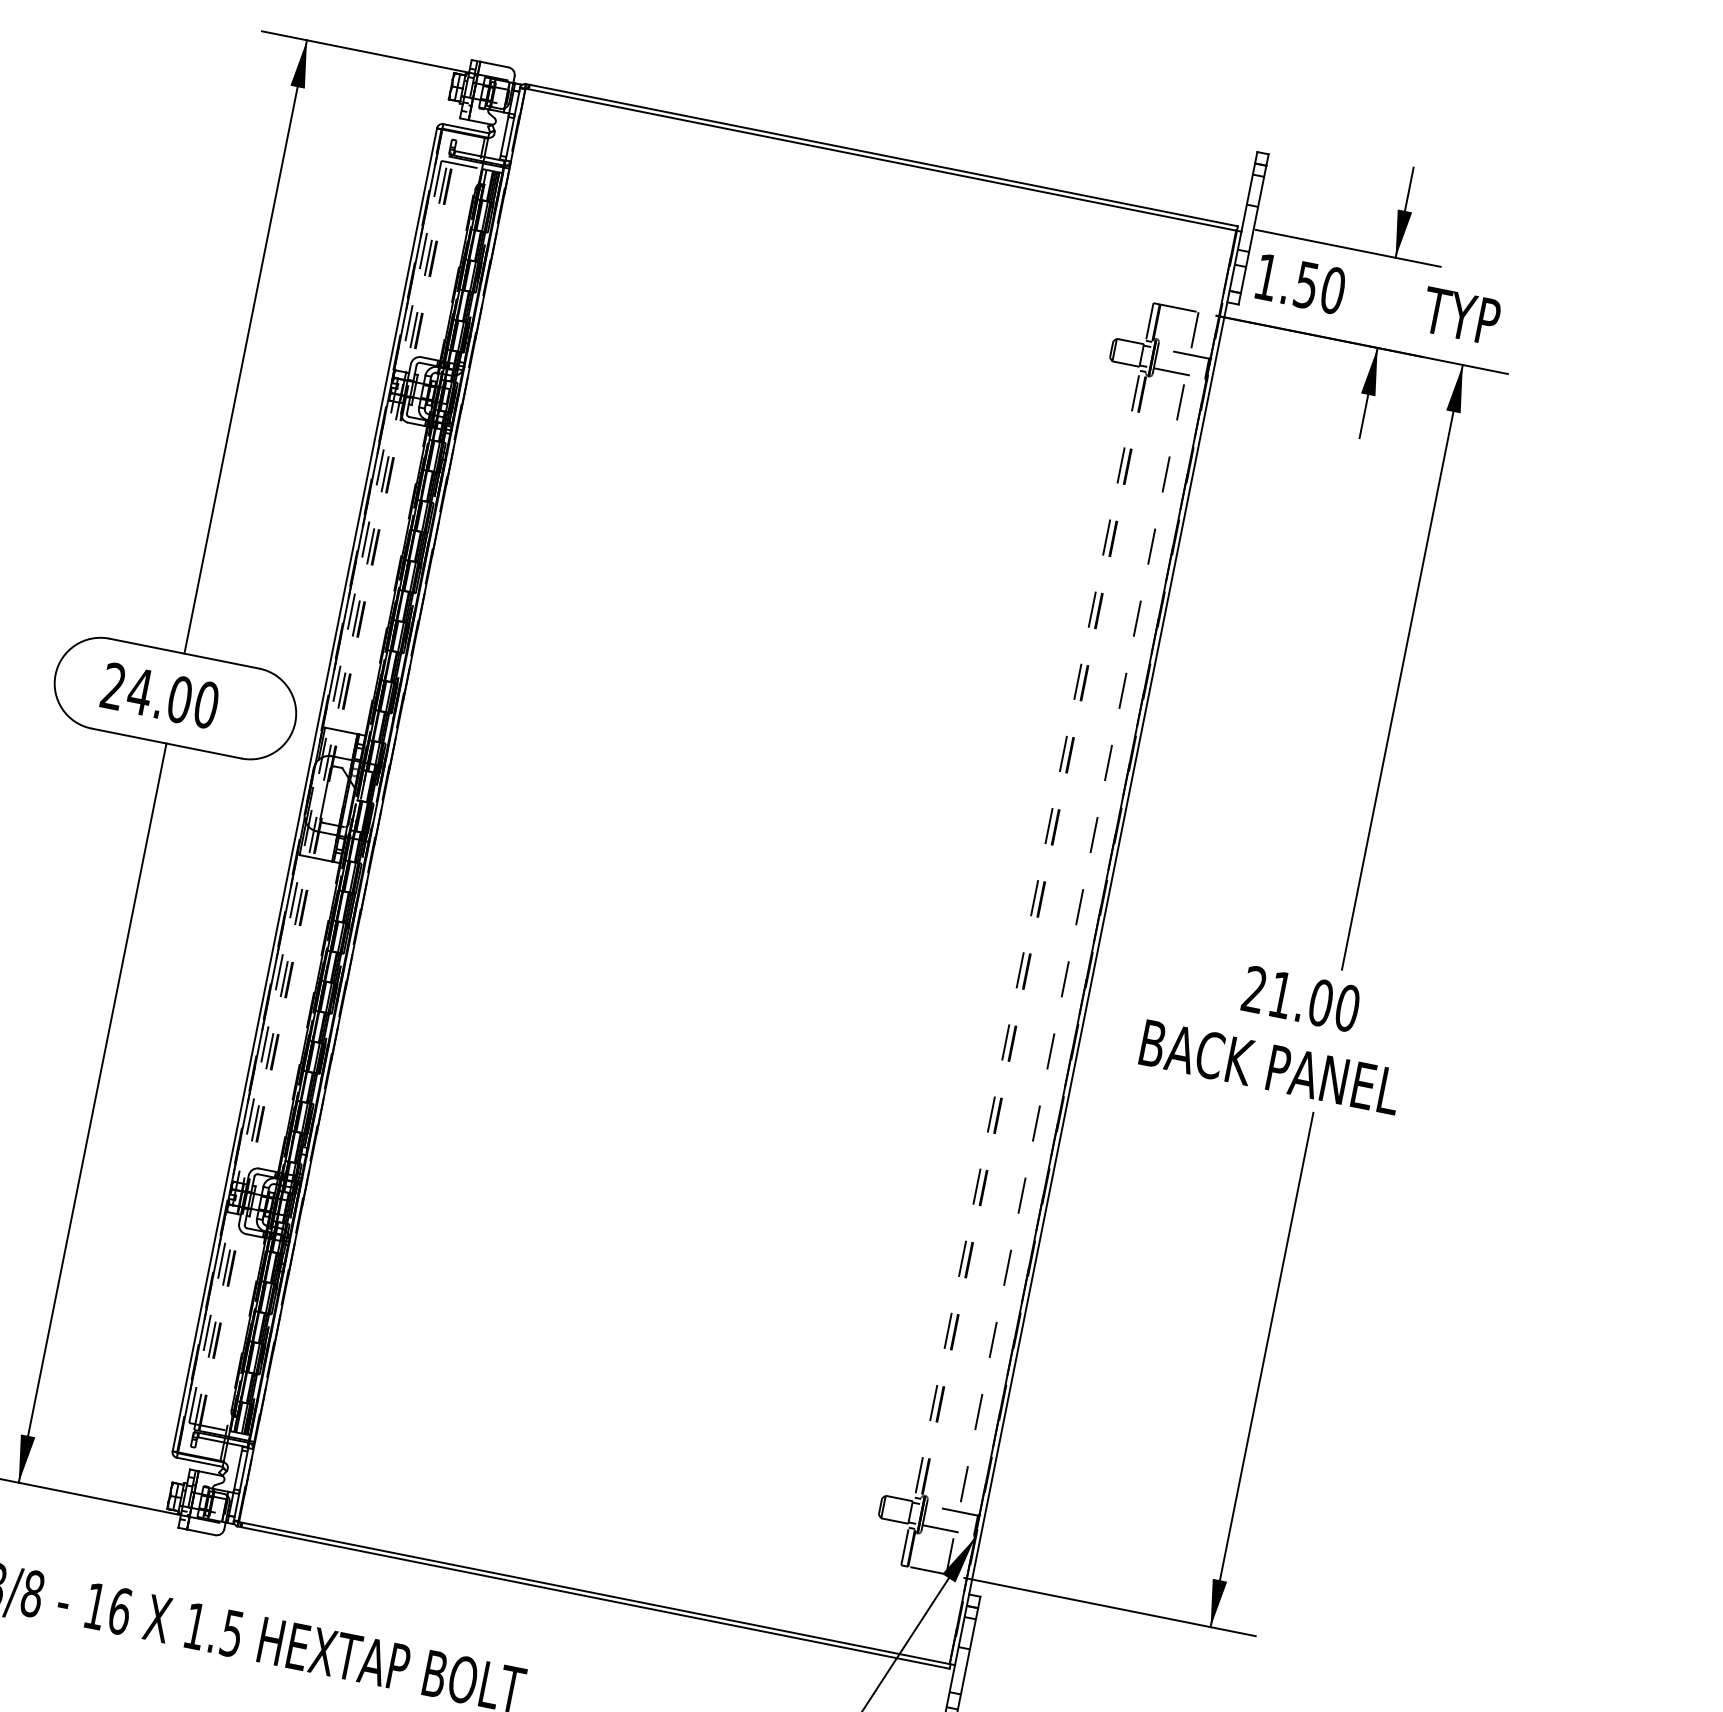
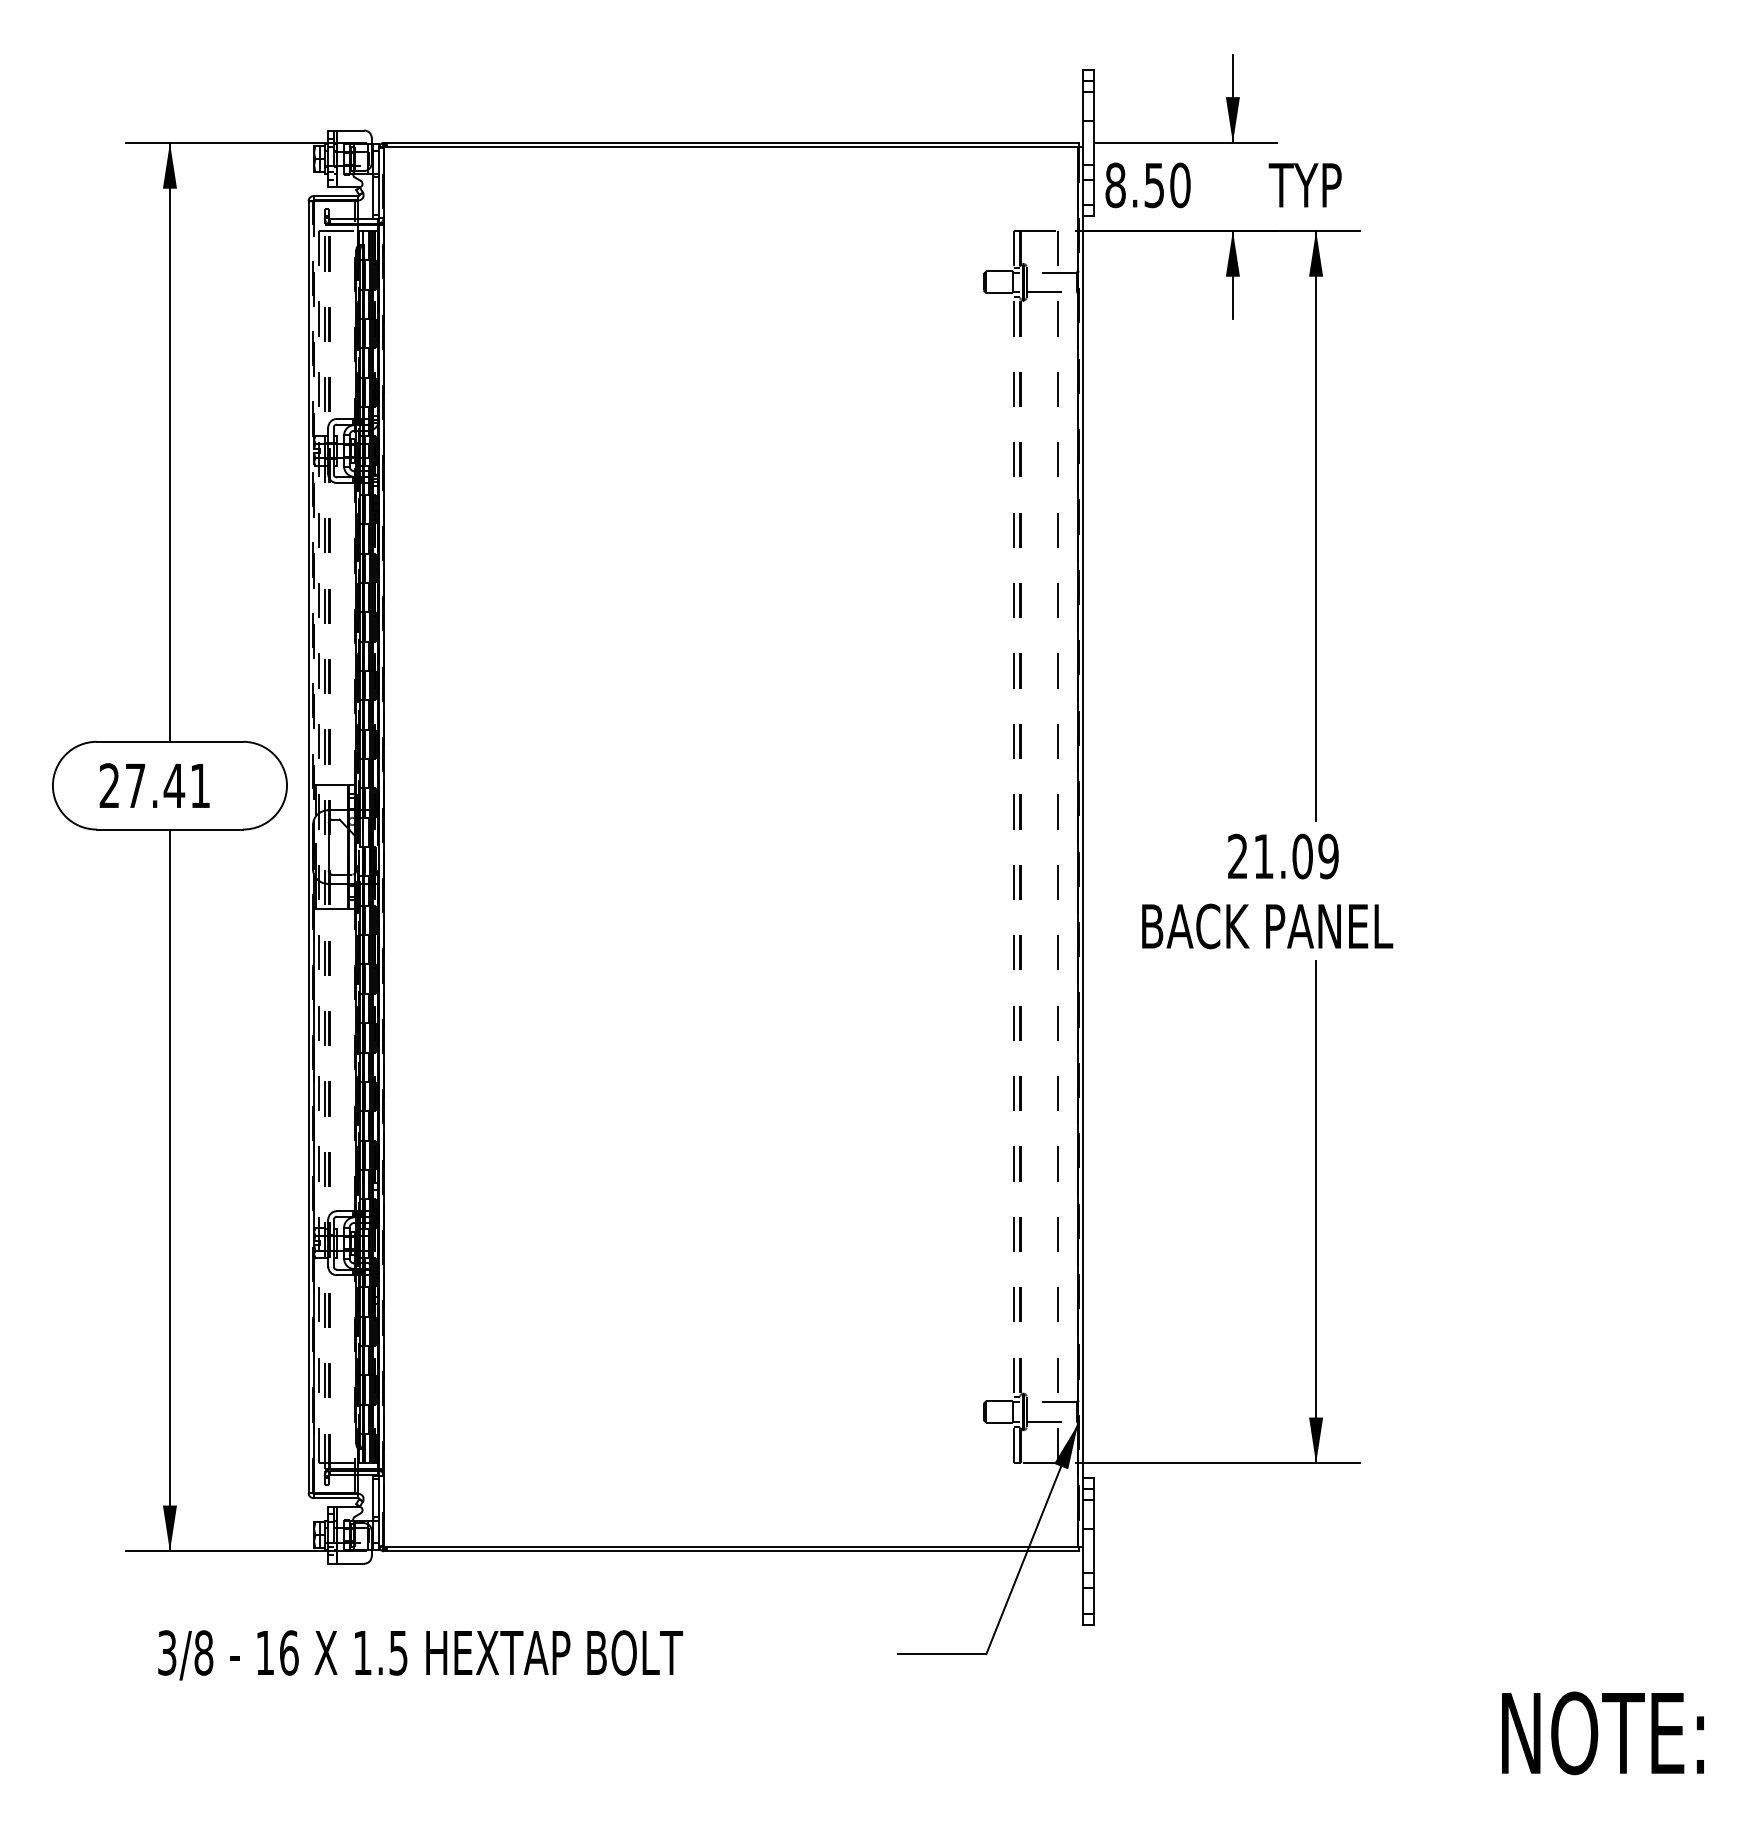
text: (1266, 277) -> (1115, 185), 1.50 -> 8.50
line: (378, 446) -> (313, 510), solid -> dashed
text: (172, 697) -> (167, 785), 24.00 -> 27.41
text: (1347, 1008) -> (1328, 856), 21.00 -> 21.09

